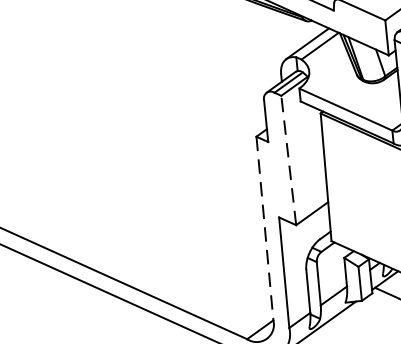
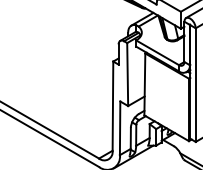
line: (288, 160) -> (127, 74), dashed -> solid
line: (264, 229) -> (112, 106), dashed -> solid

